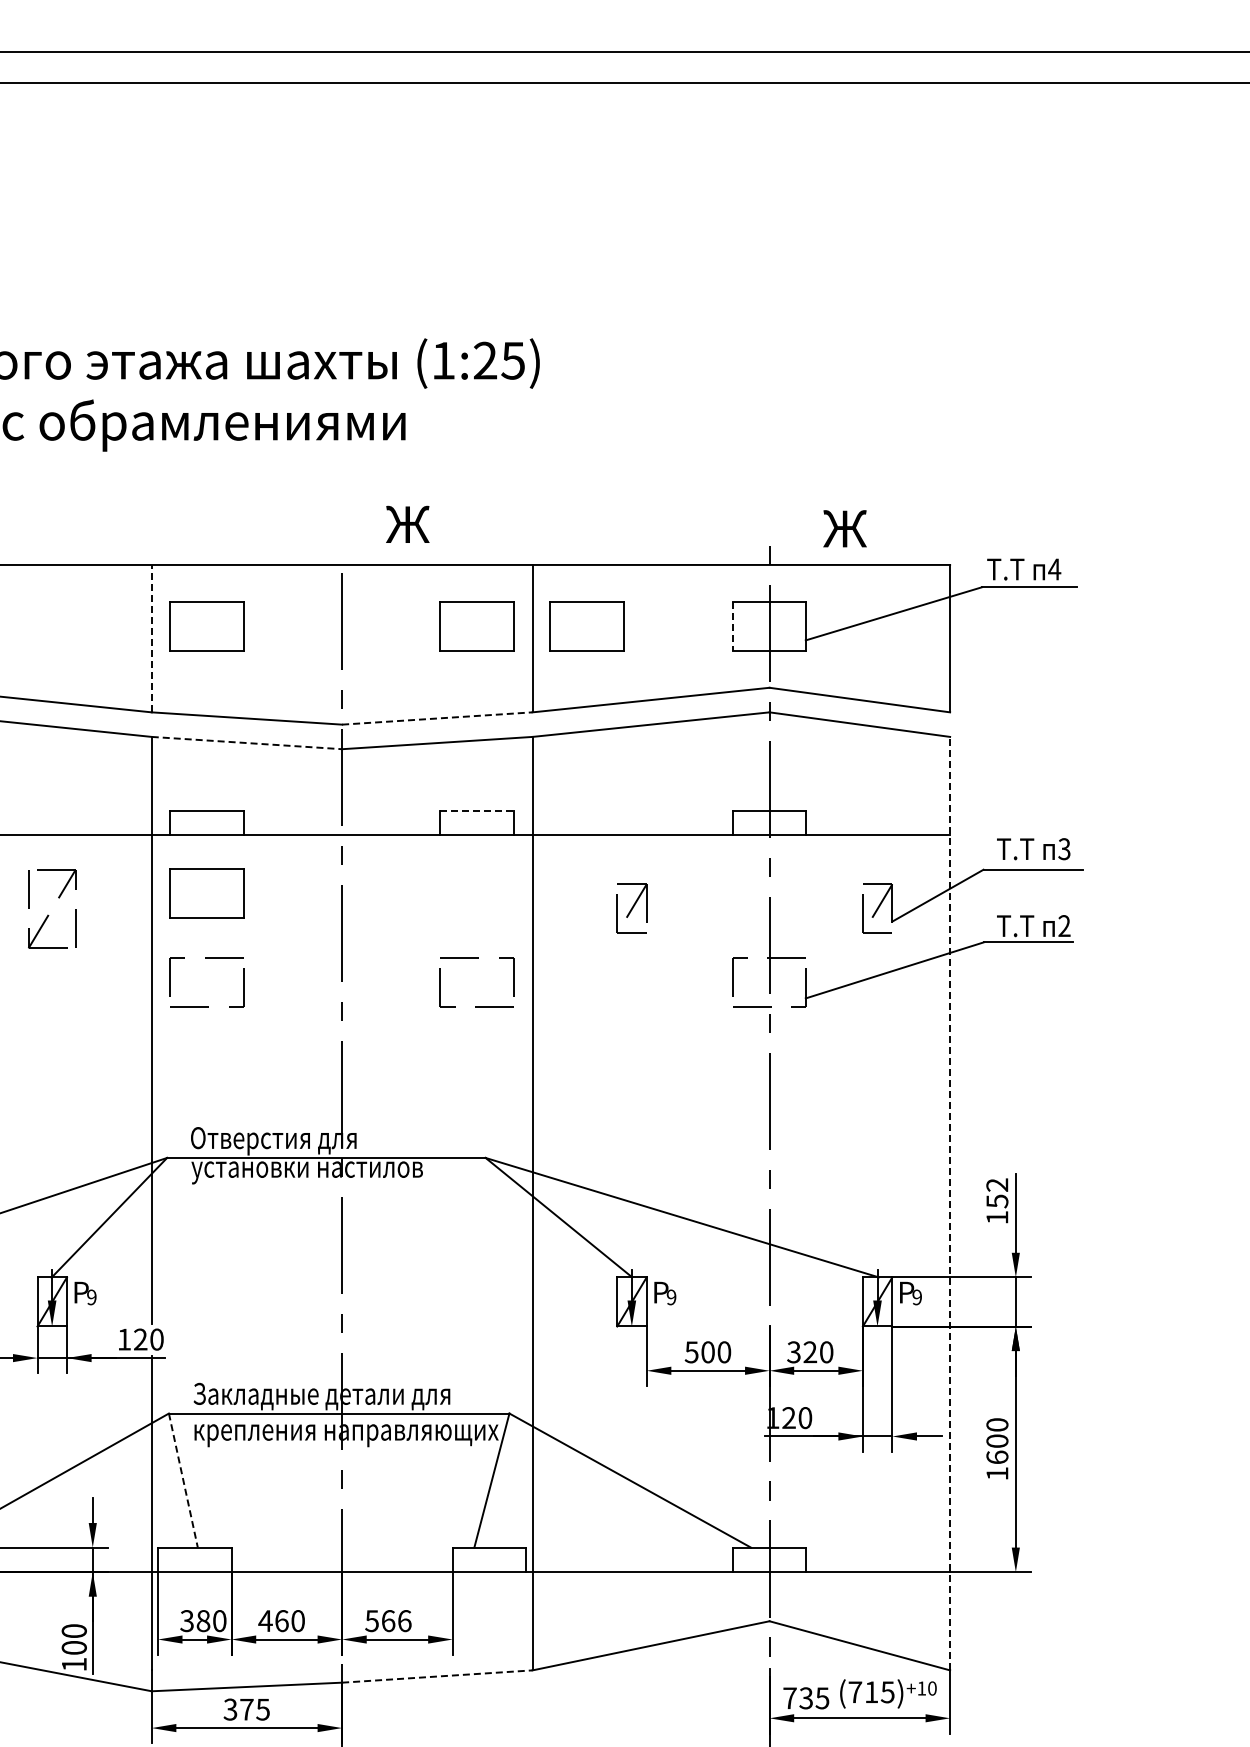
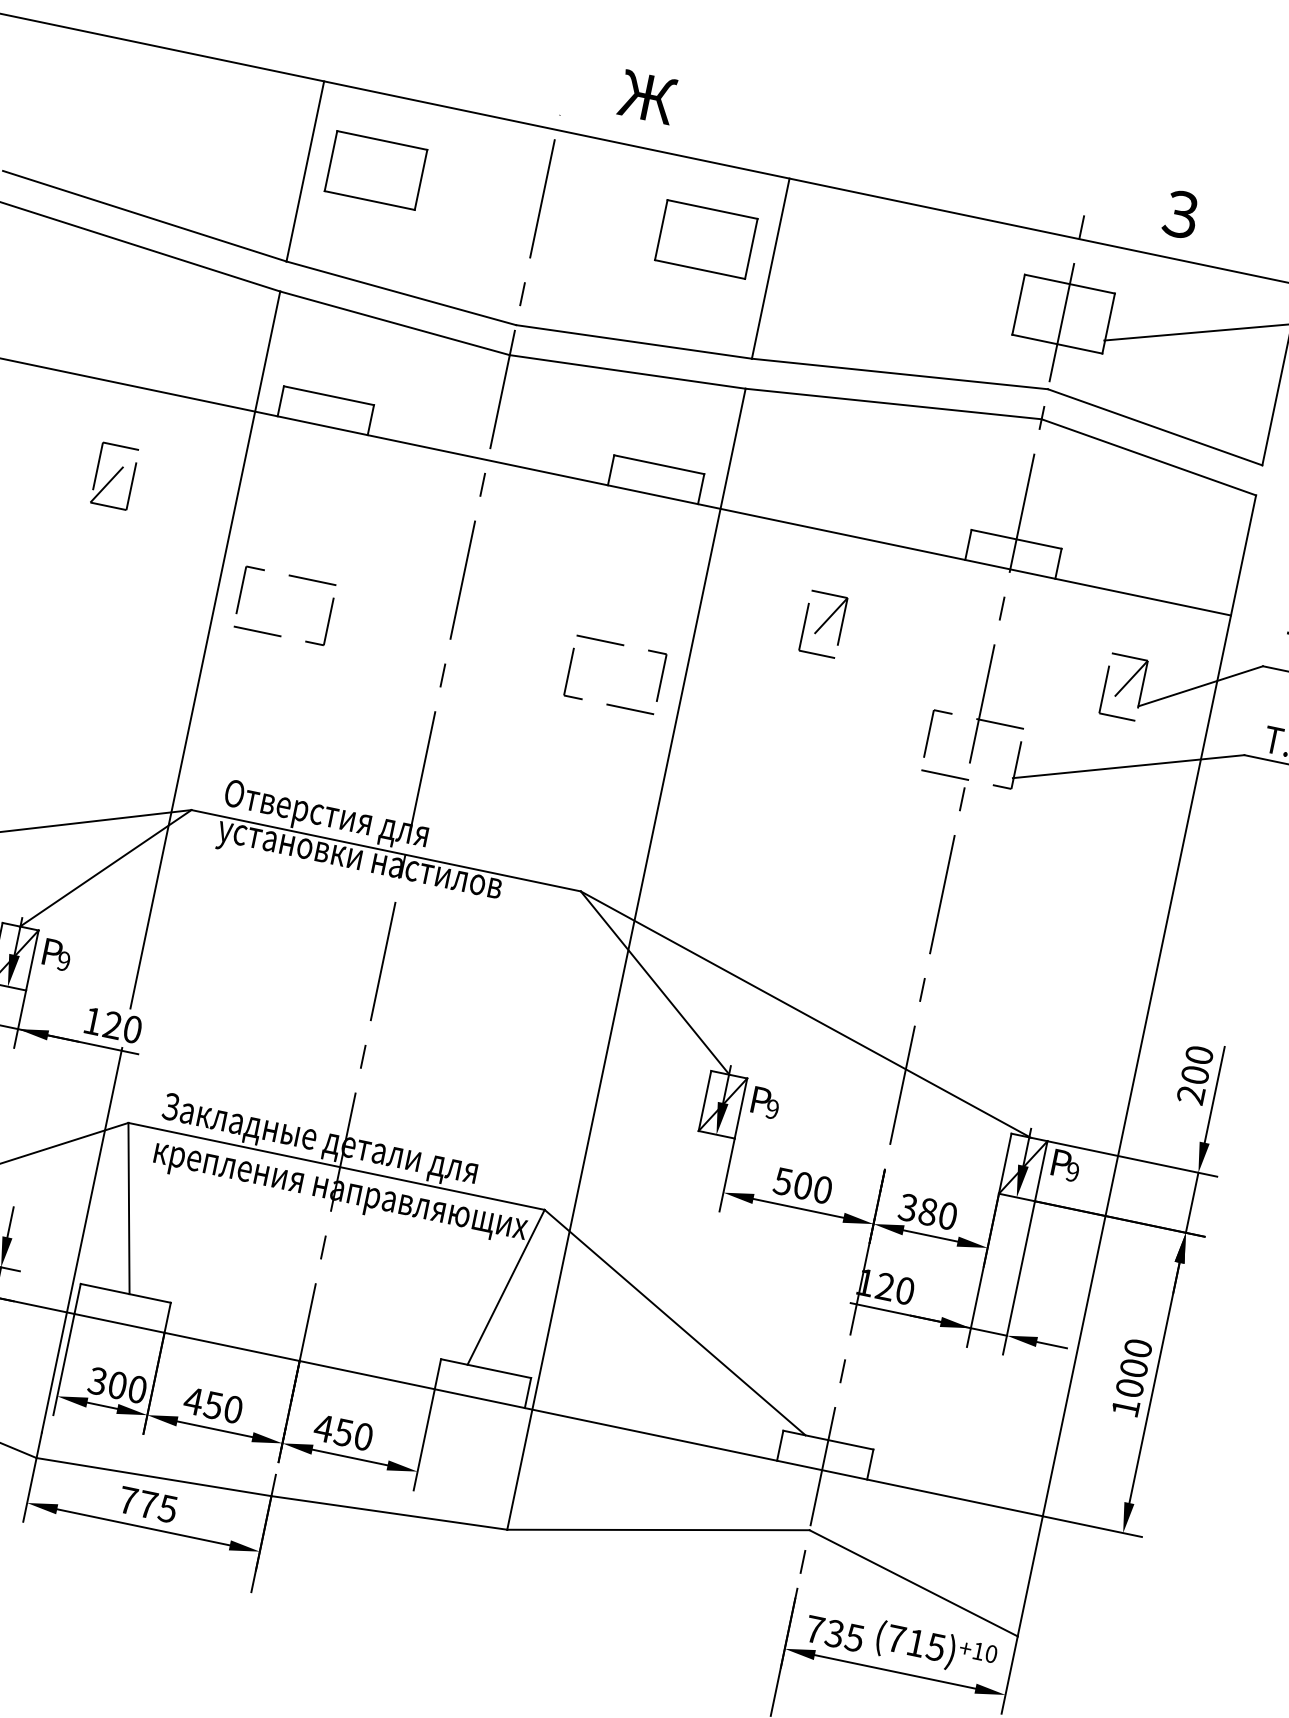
text: (844, 528) -> (1180, 213), Ж -> З
part: (586, 626) -> (839, 267), removed
line: (732, 626) -> (1018, 304), dashed -> solid
line: (151, 638) -> (305, 171), dashed -> solid
line: (437, 718) -> (634, 341), dashed -> solid
line: (247, 743) -> (395, 324), dashed -> solid
line: (477, 810) -> (659, 464), dashed -> solid
part: (206, 893) -> (307, 496), removed
part: (52, 908) -> (115, 475), size x0.62
text: (997, 1201) -> (1195, 1075), 152 -> 200
line: (950, 1203) -> (1137, 1065), dashed -> solid
text: (810, 1352) -> (928, 1212), 320 -> 380
text: (997, 1457) -> (1129, 1388), 1600 -> 1000
line: (183, 1480) -> (129, 1208), dashed -> solid
text: (203, 1620) -> (117, 1384), 380 -> 300
text: (281, 1621) -> (212, 1405), 460 -> 450
text: (387, 1621) -> (342, 1432), 566 -> 450
line: (437, 1676) -> (389, 1512), dashed -> solid
text: (230, 1709) -> (128, 1500), 375 -> 775

